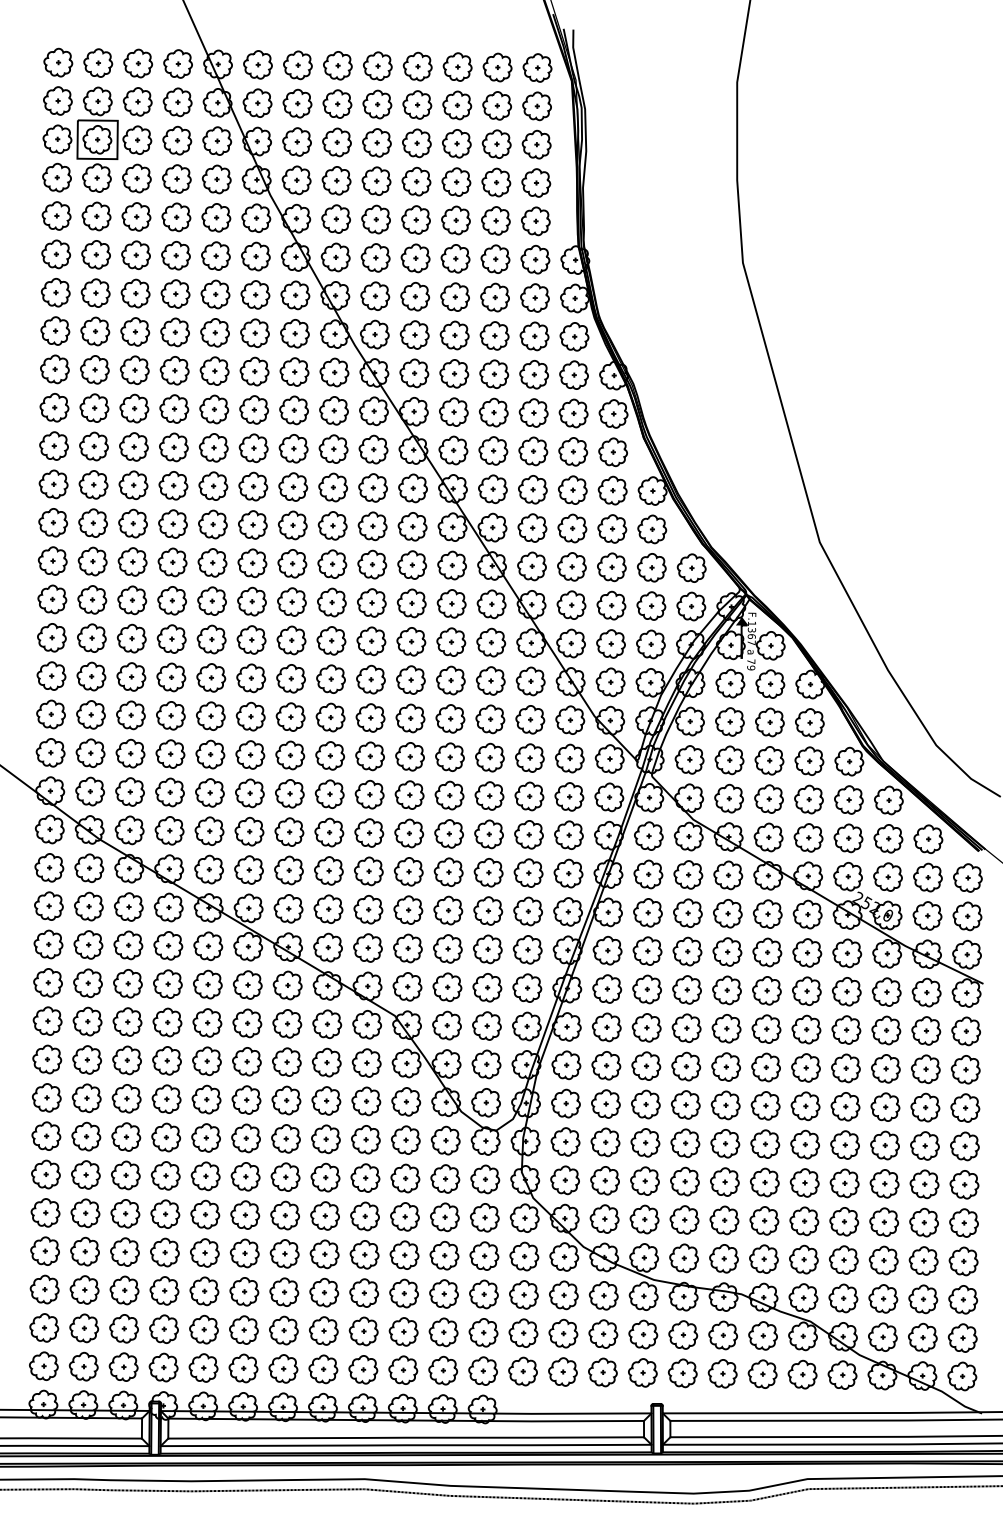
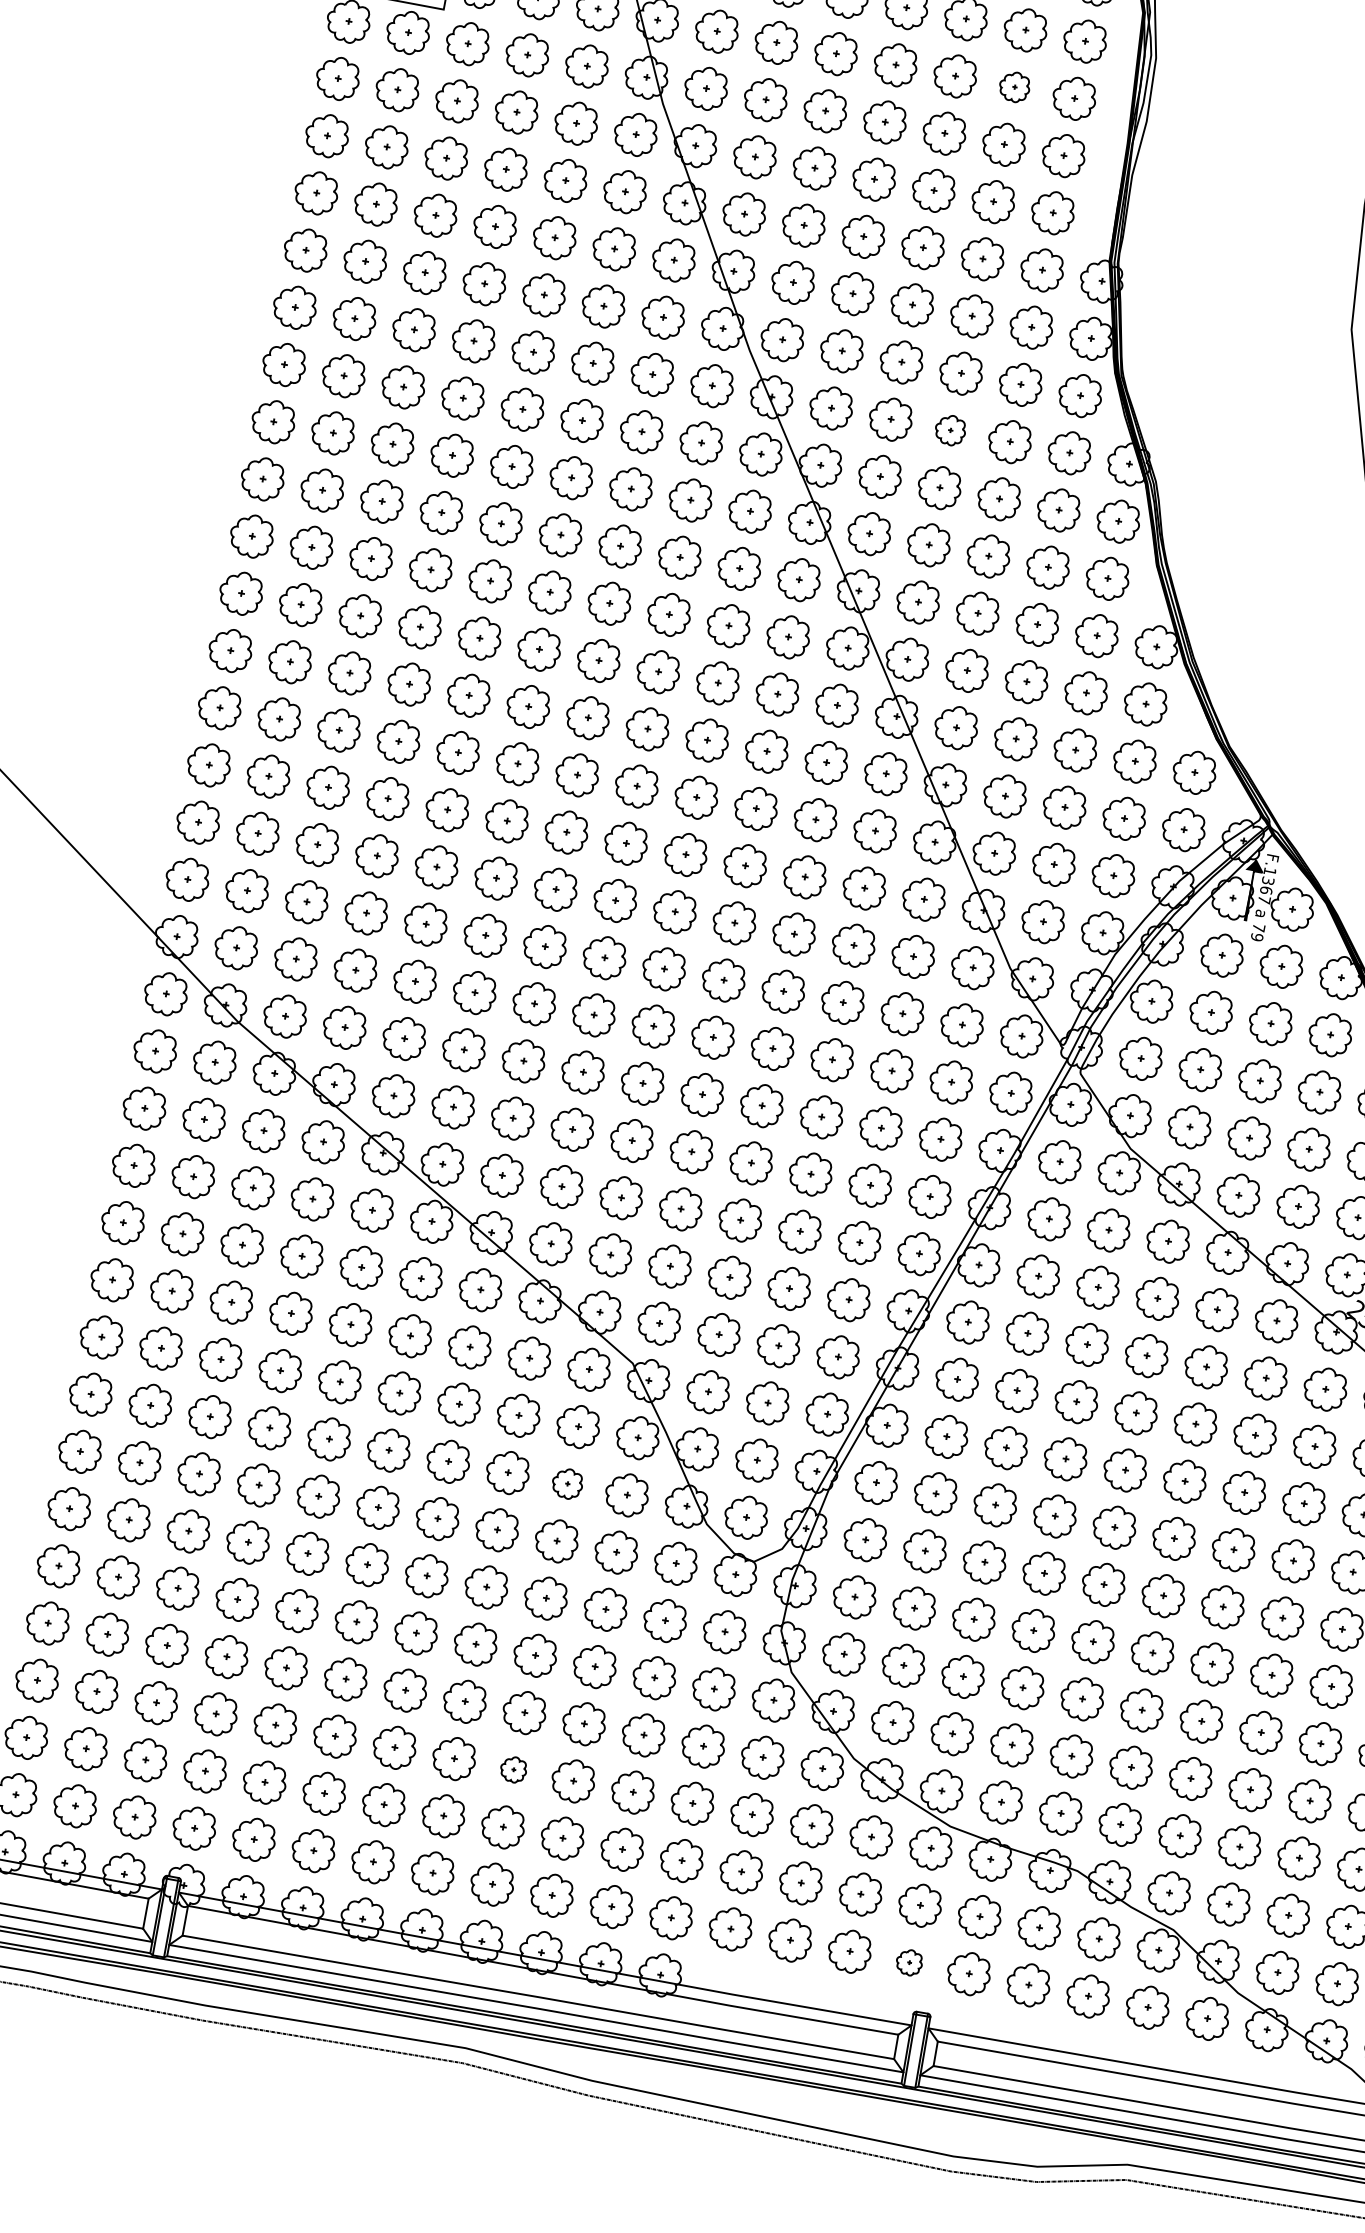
part: (496, 143) -> (1014, 86), size x0.7
part: (494, 373) -> (950, 429), size x0.7
part: (366, 1101) -> (567, 1484), size x0.7
part: (363, 1292) -> (512, 1768), size x0.6
part: (642, 1372) -> (908, 1961), size x0.6

